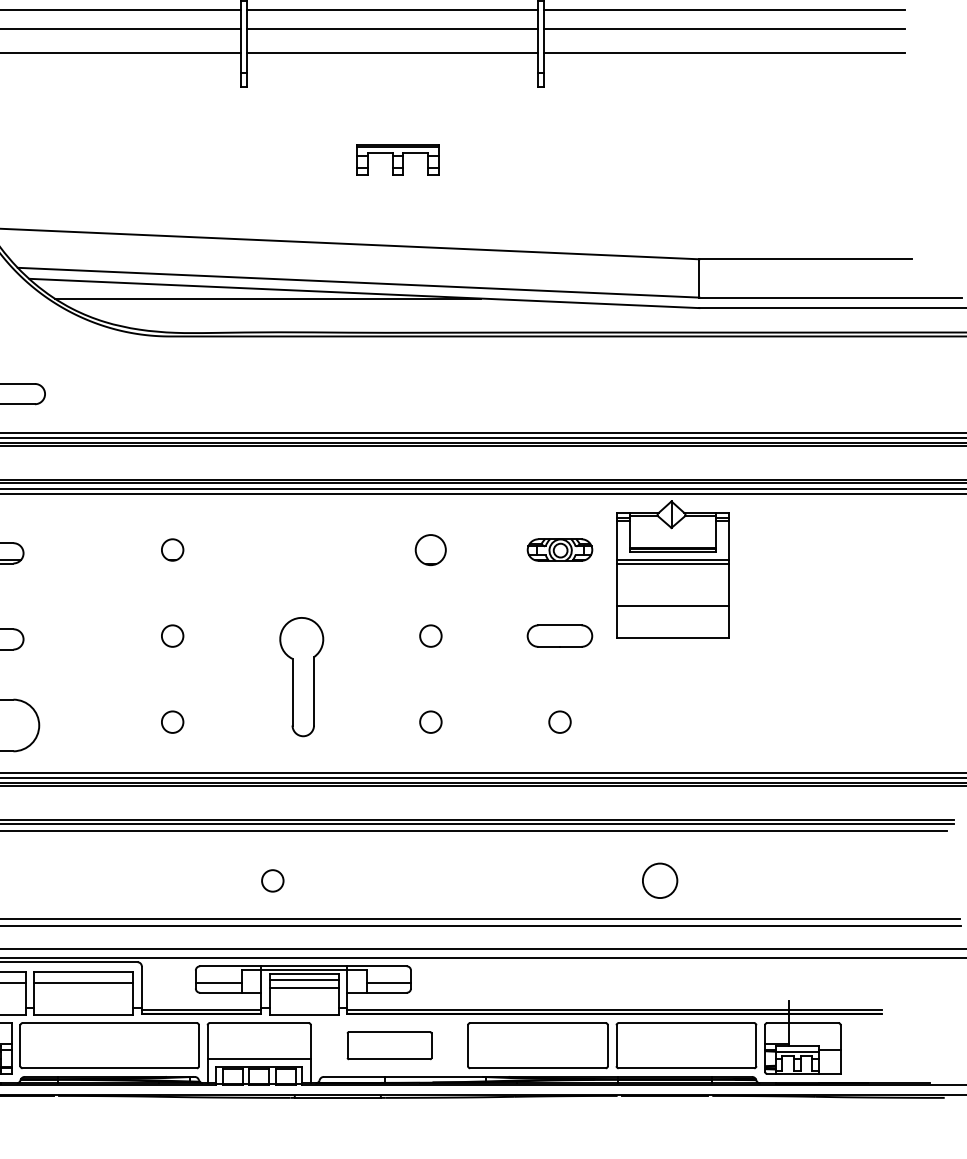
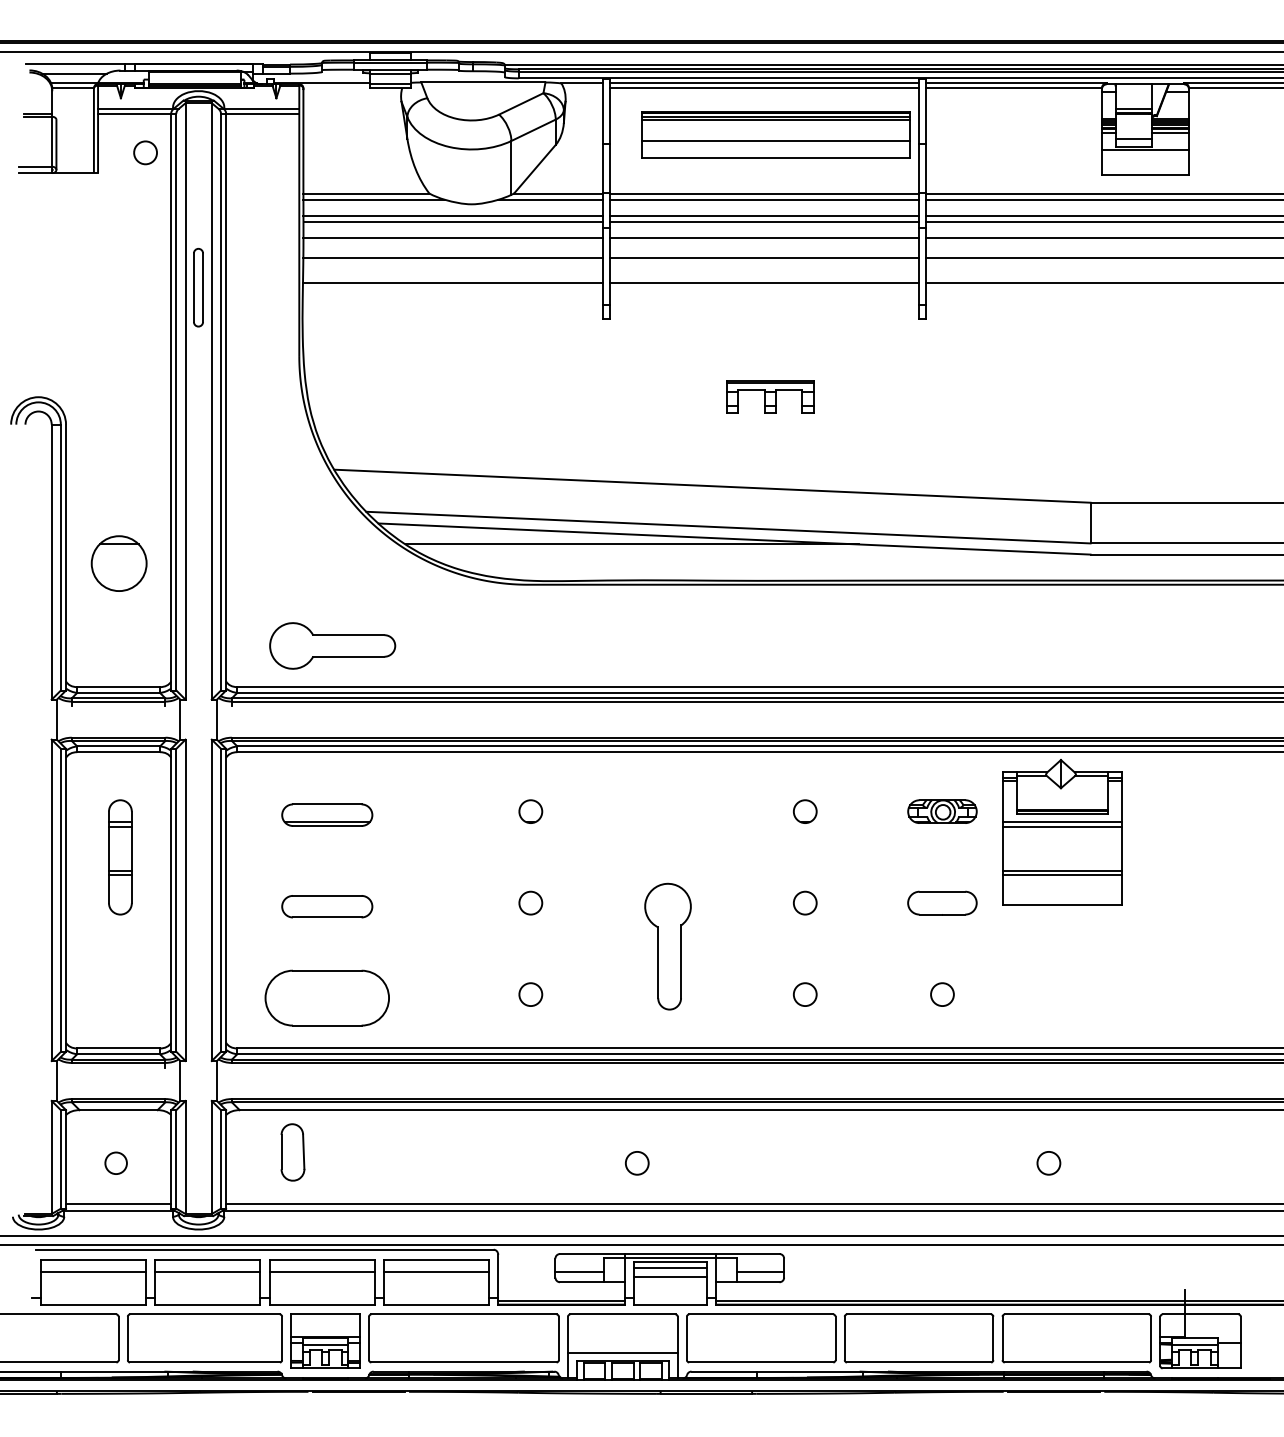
circle: (431, 549) -> (805, 811), size x0.71
line: (672, 610) -> (1062, 875), added
circle: (659, 881) -> (1048, 1163), size x0.62
part: (389, 1045) -> (761, 1338), size x1.67

